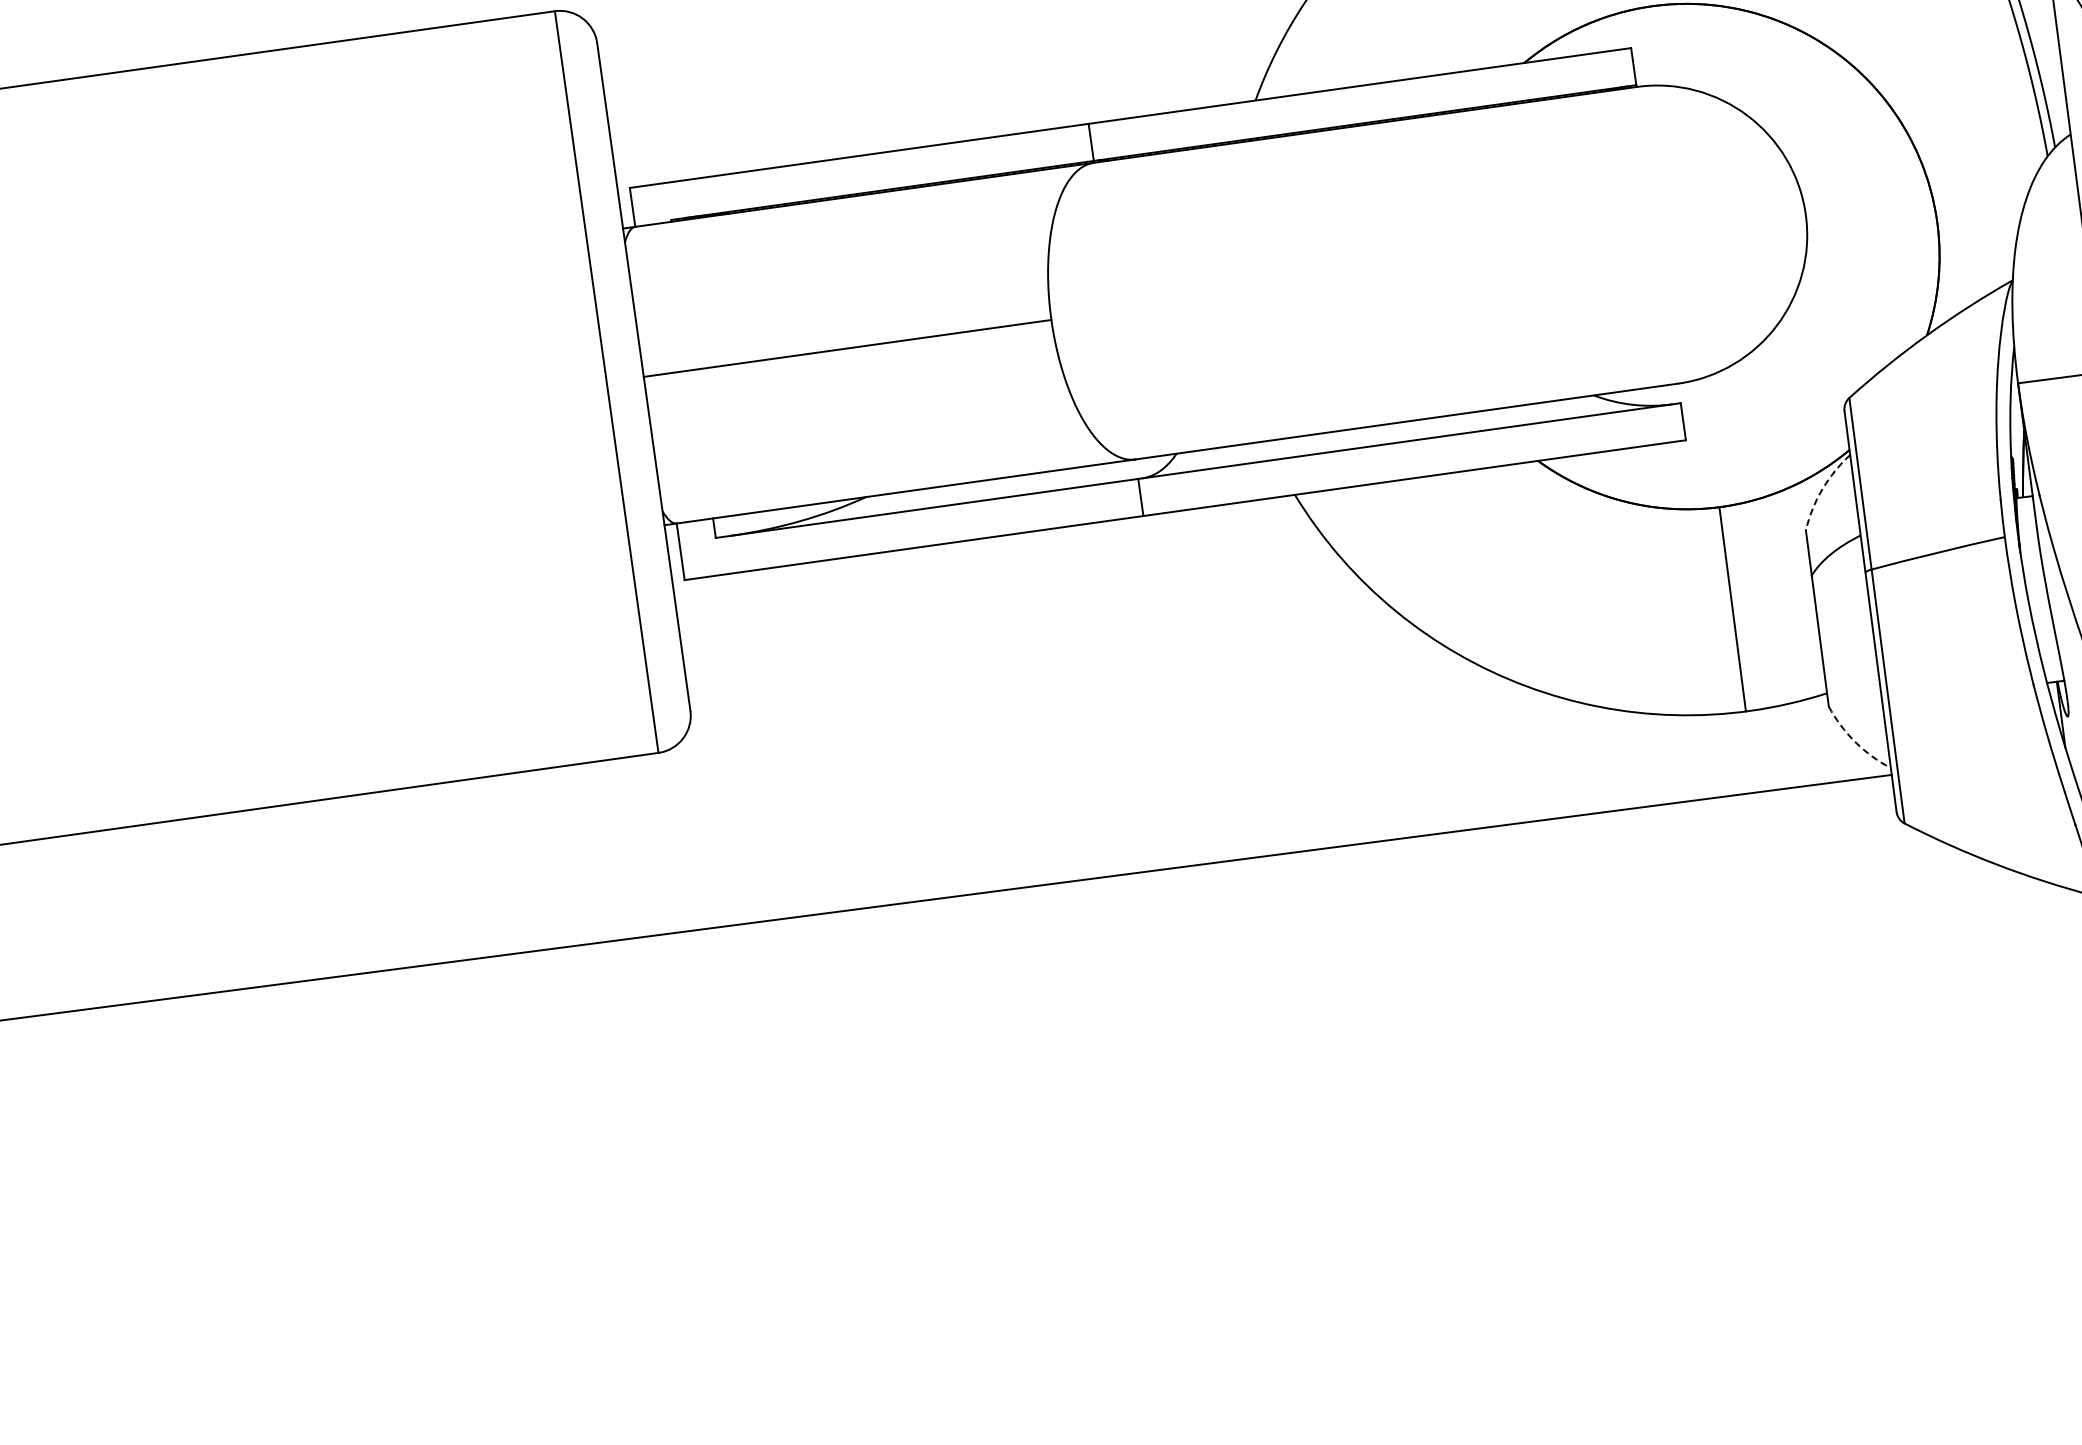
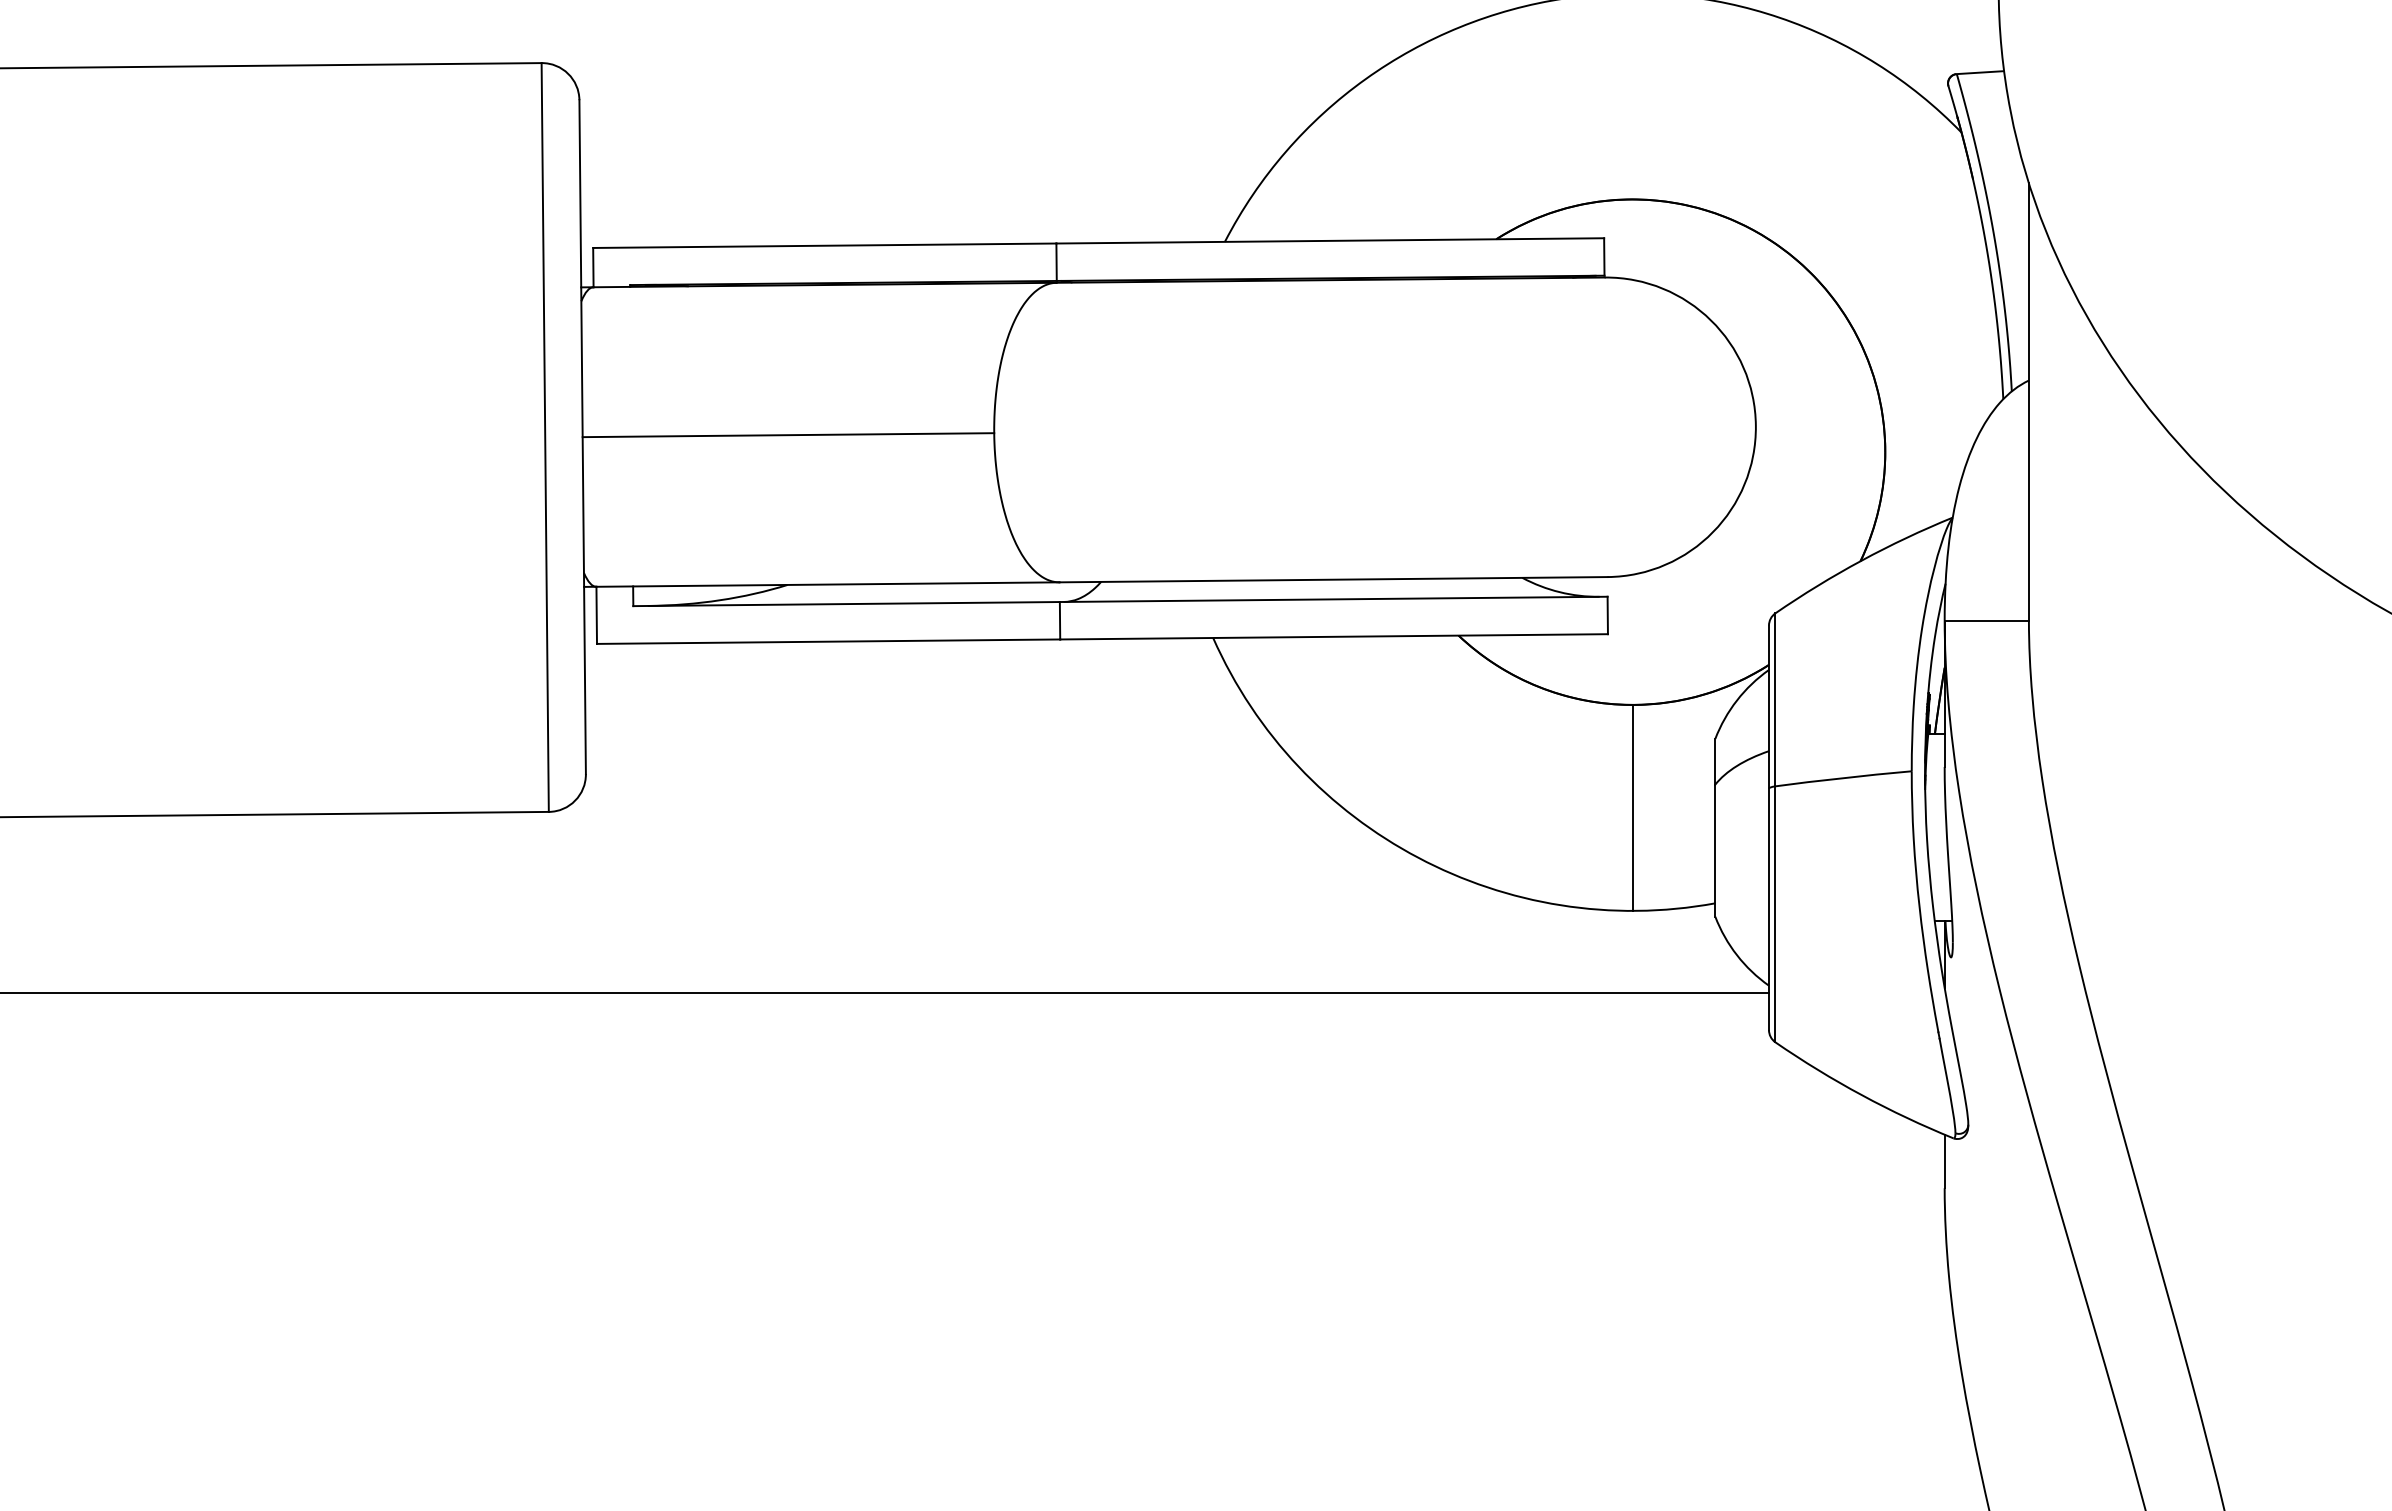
arc: (1822, 489) -> (1737, 700), dashed -> solid
arc: (1855, 742) -> (1737, 955), dashed -> solid

